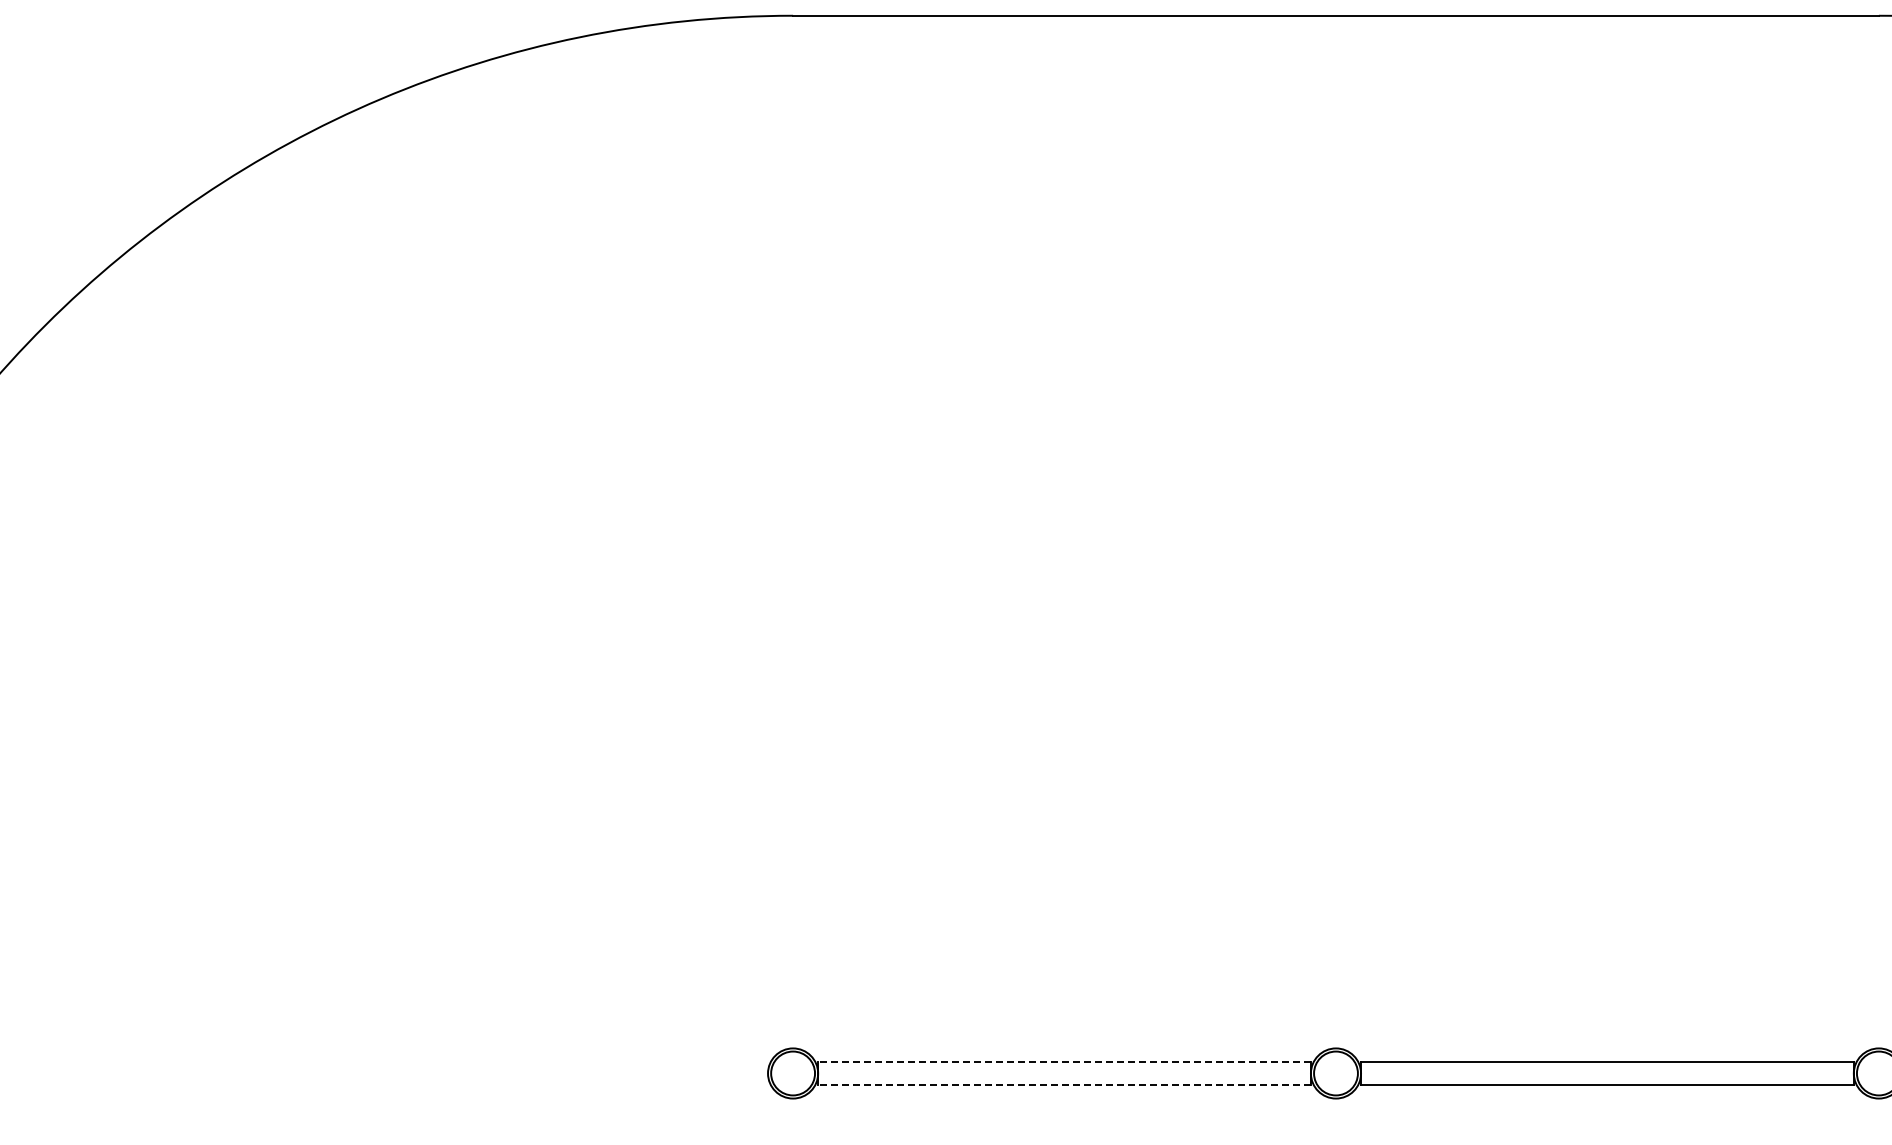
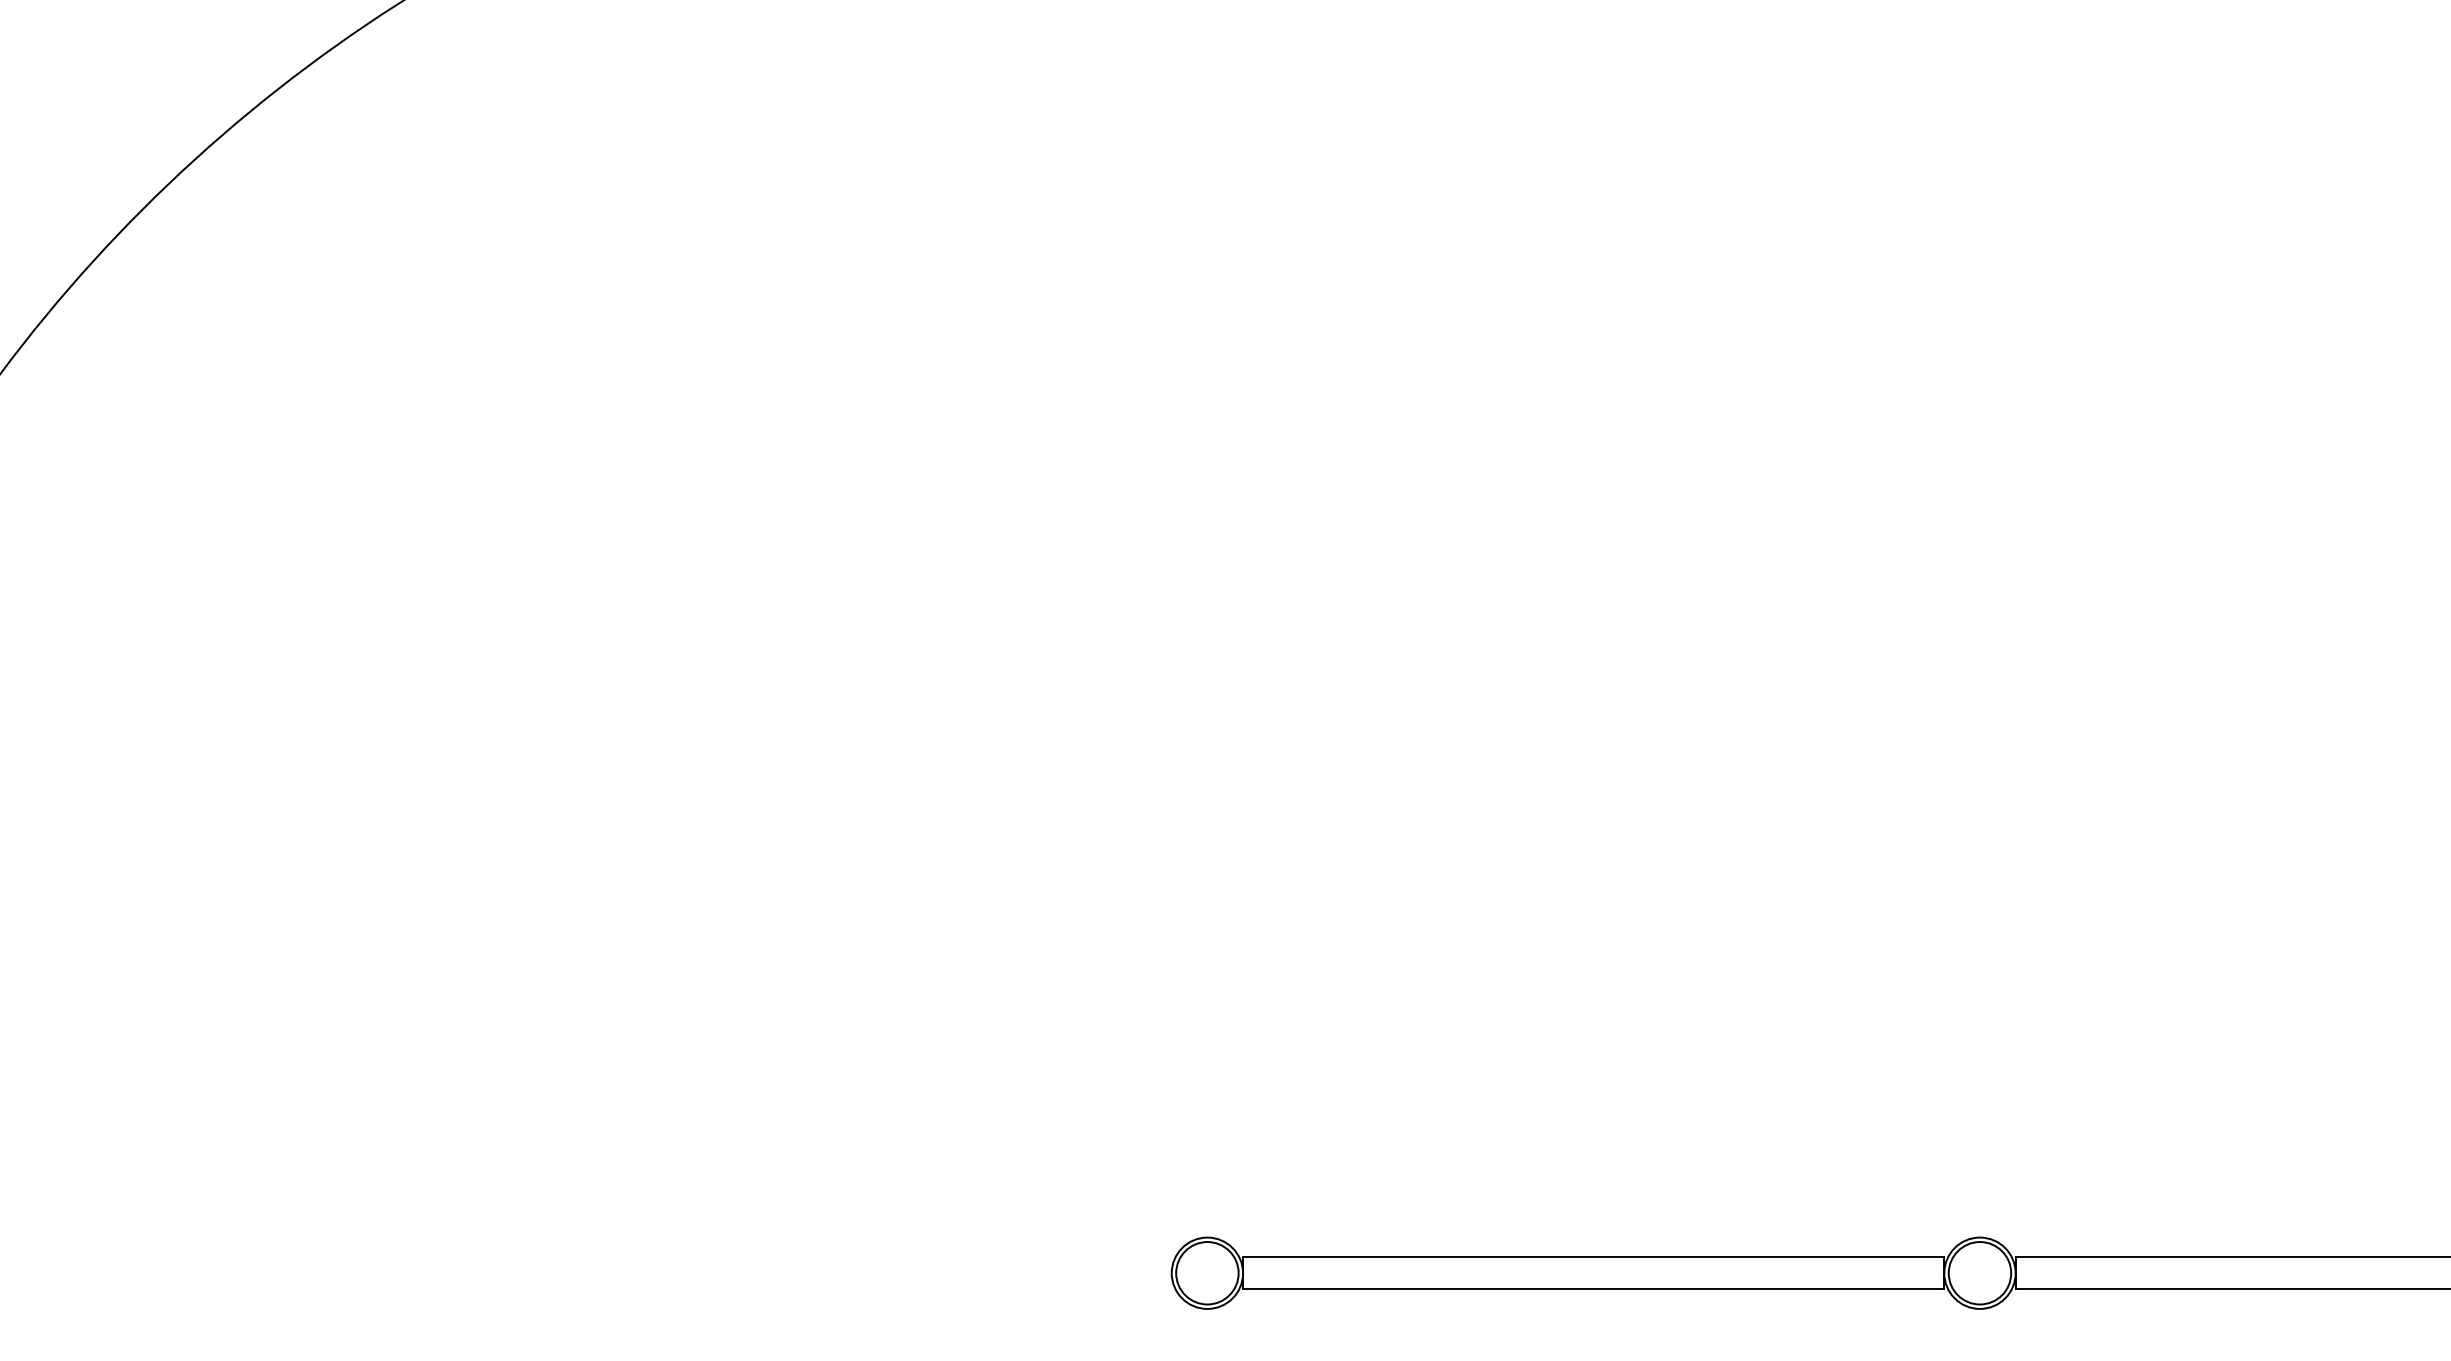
line: (1064, 1062) -> (1593, 1257), dashed -> solid
line: (1064, 1084) -> (1593, 1288), dashed -> solid

